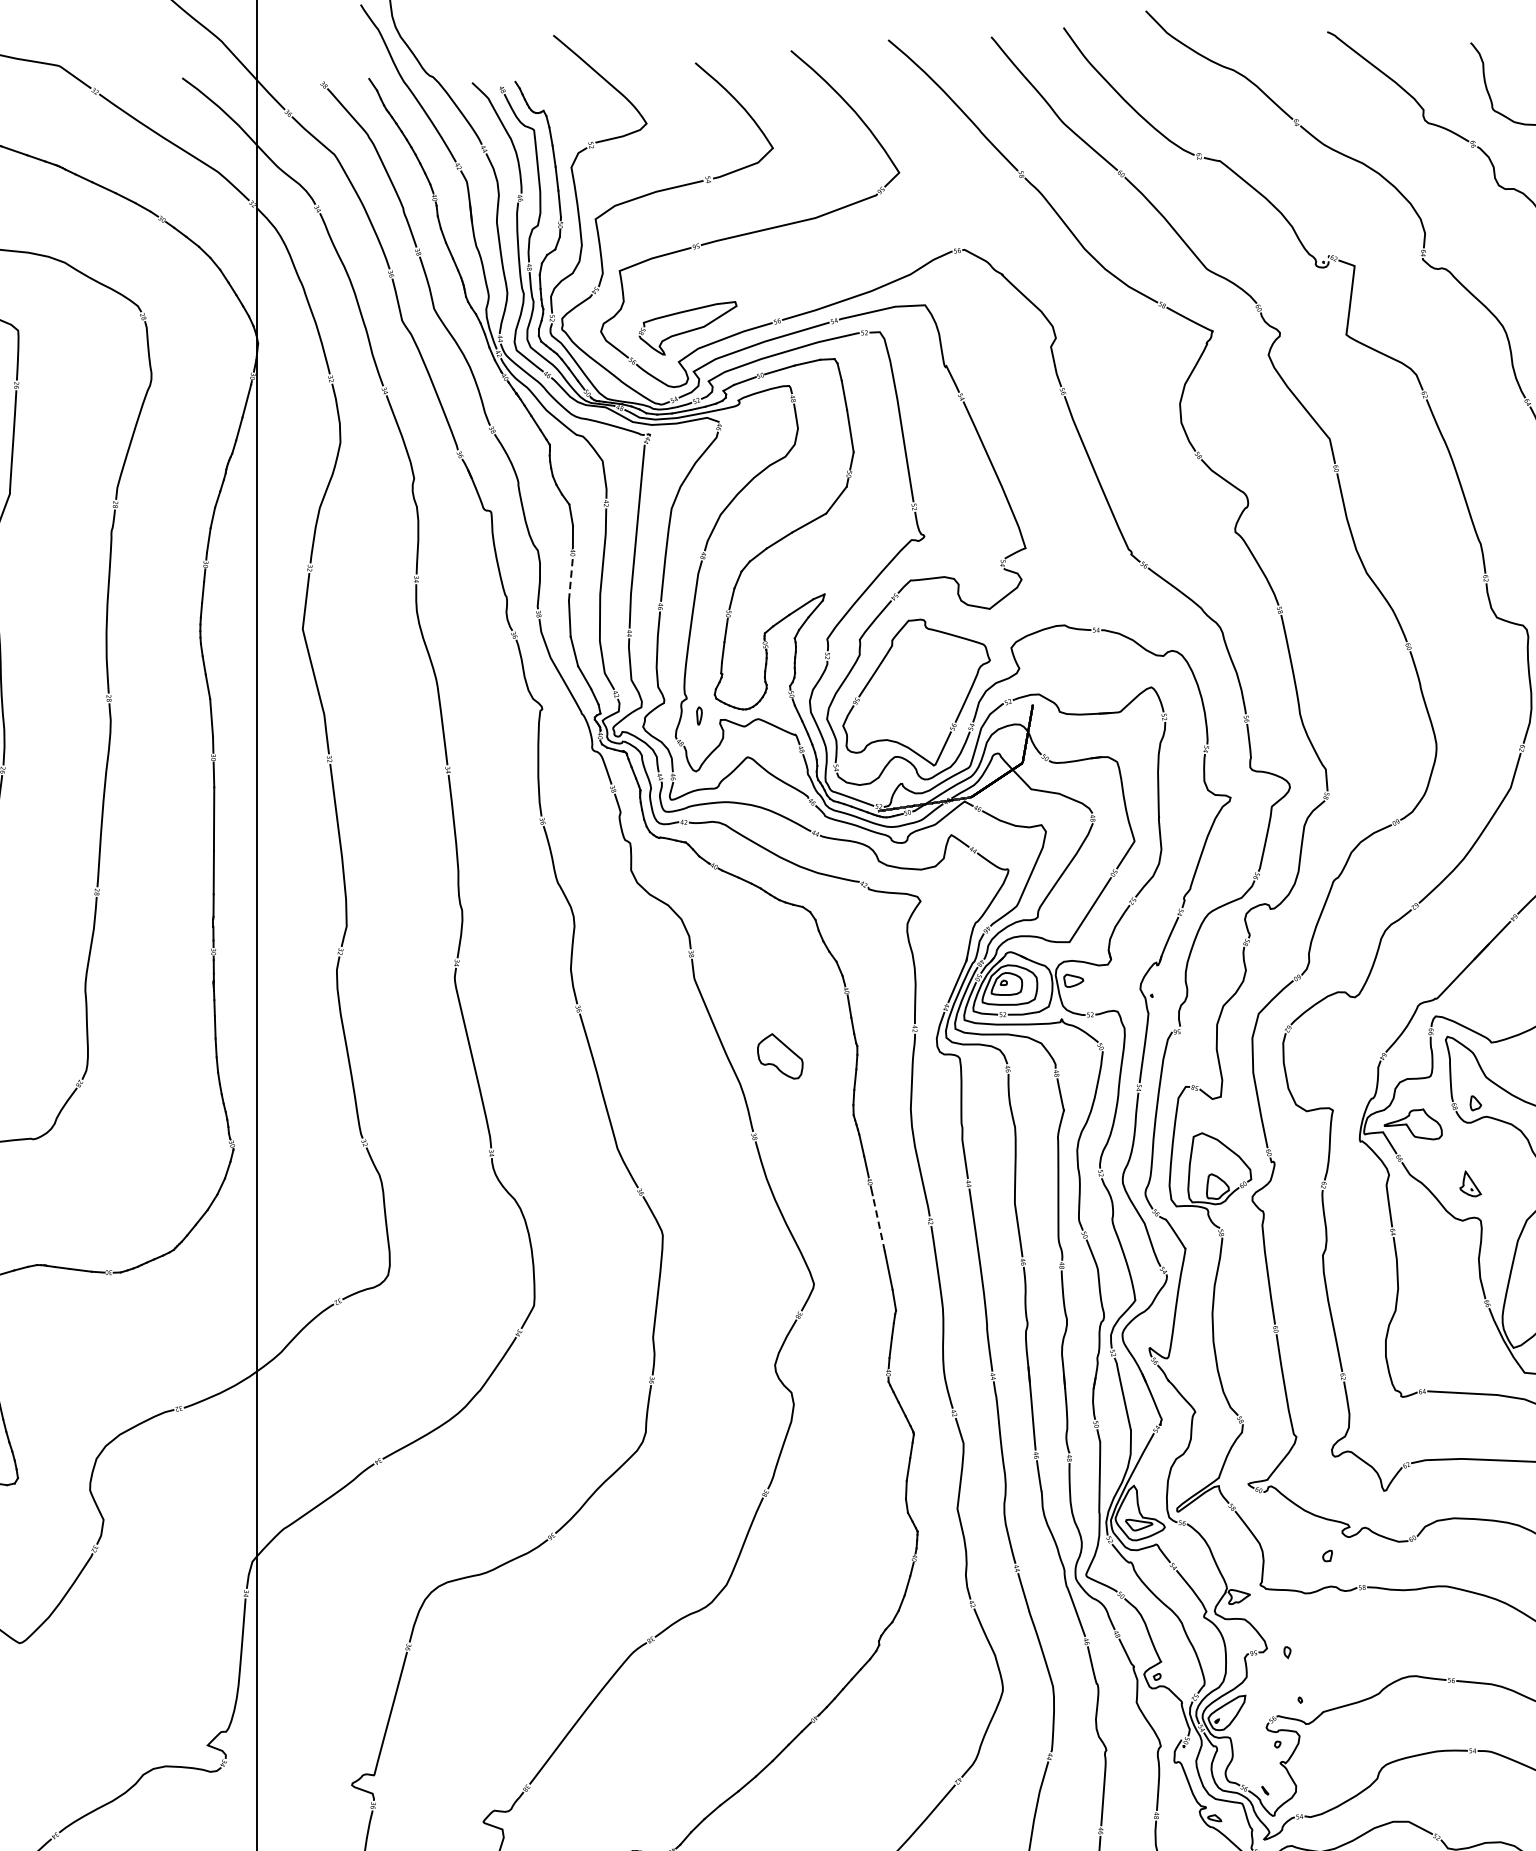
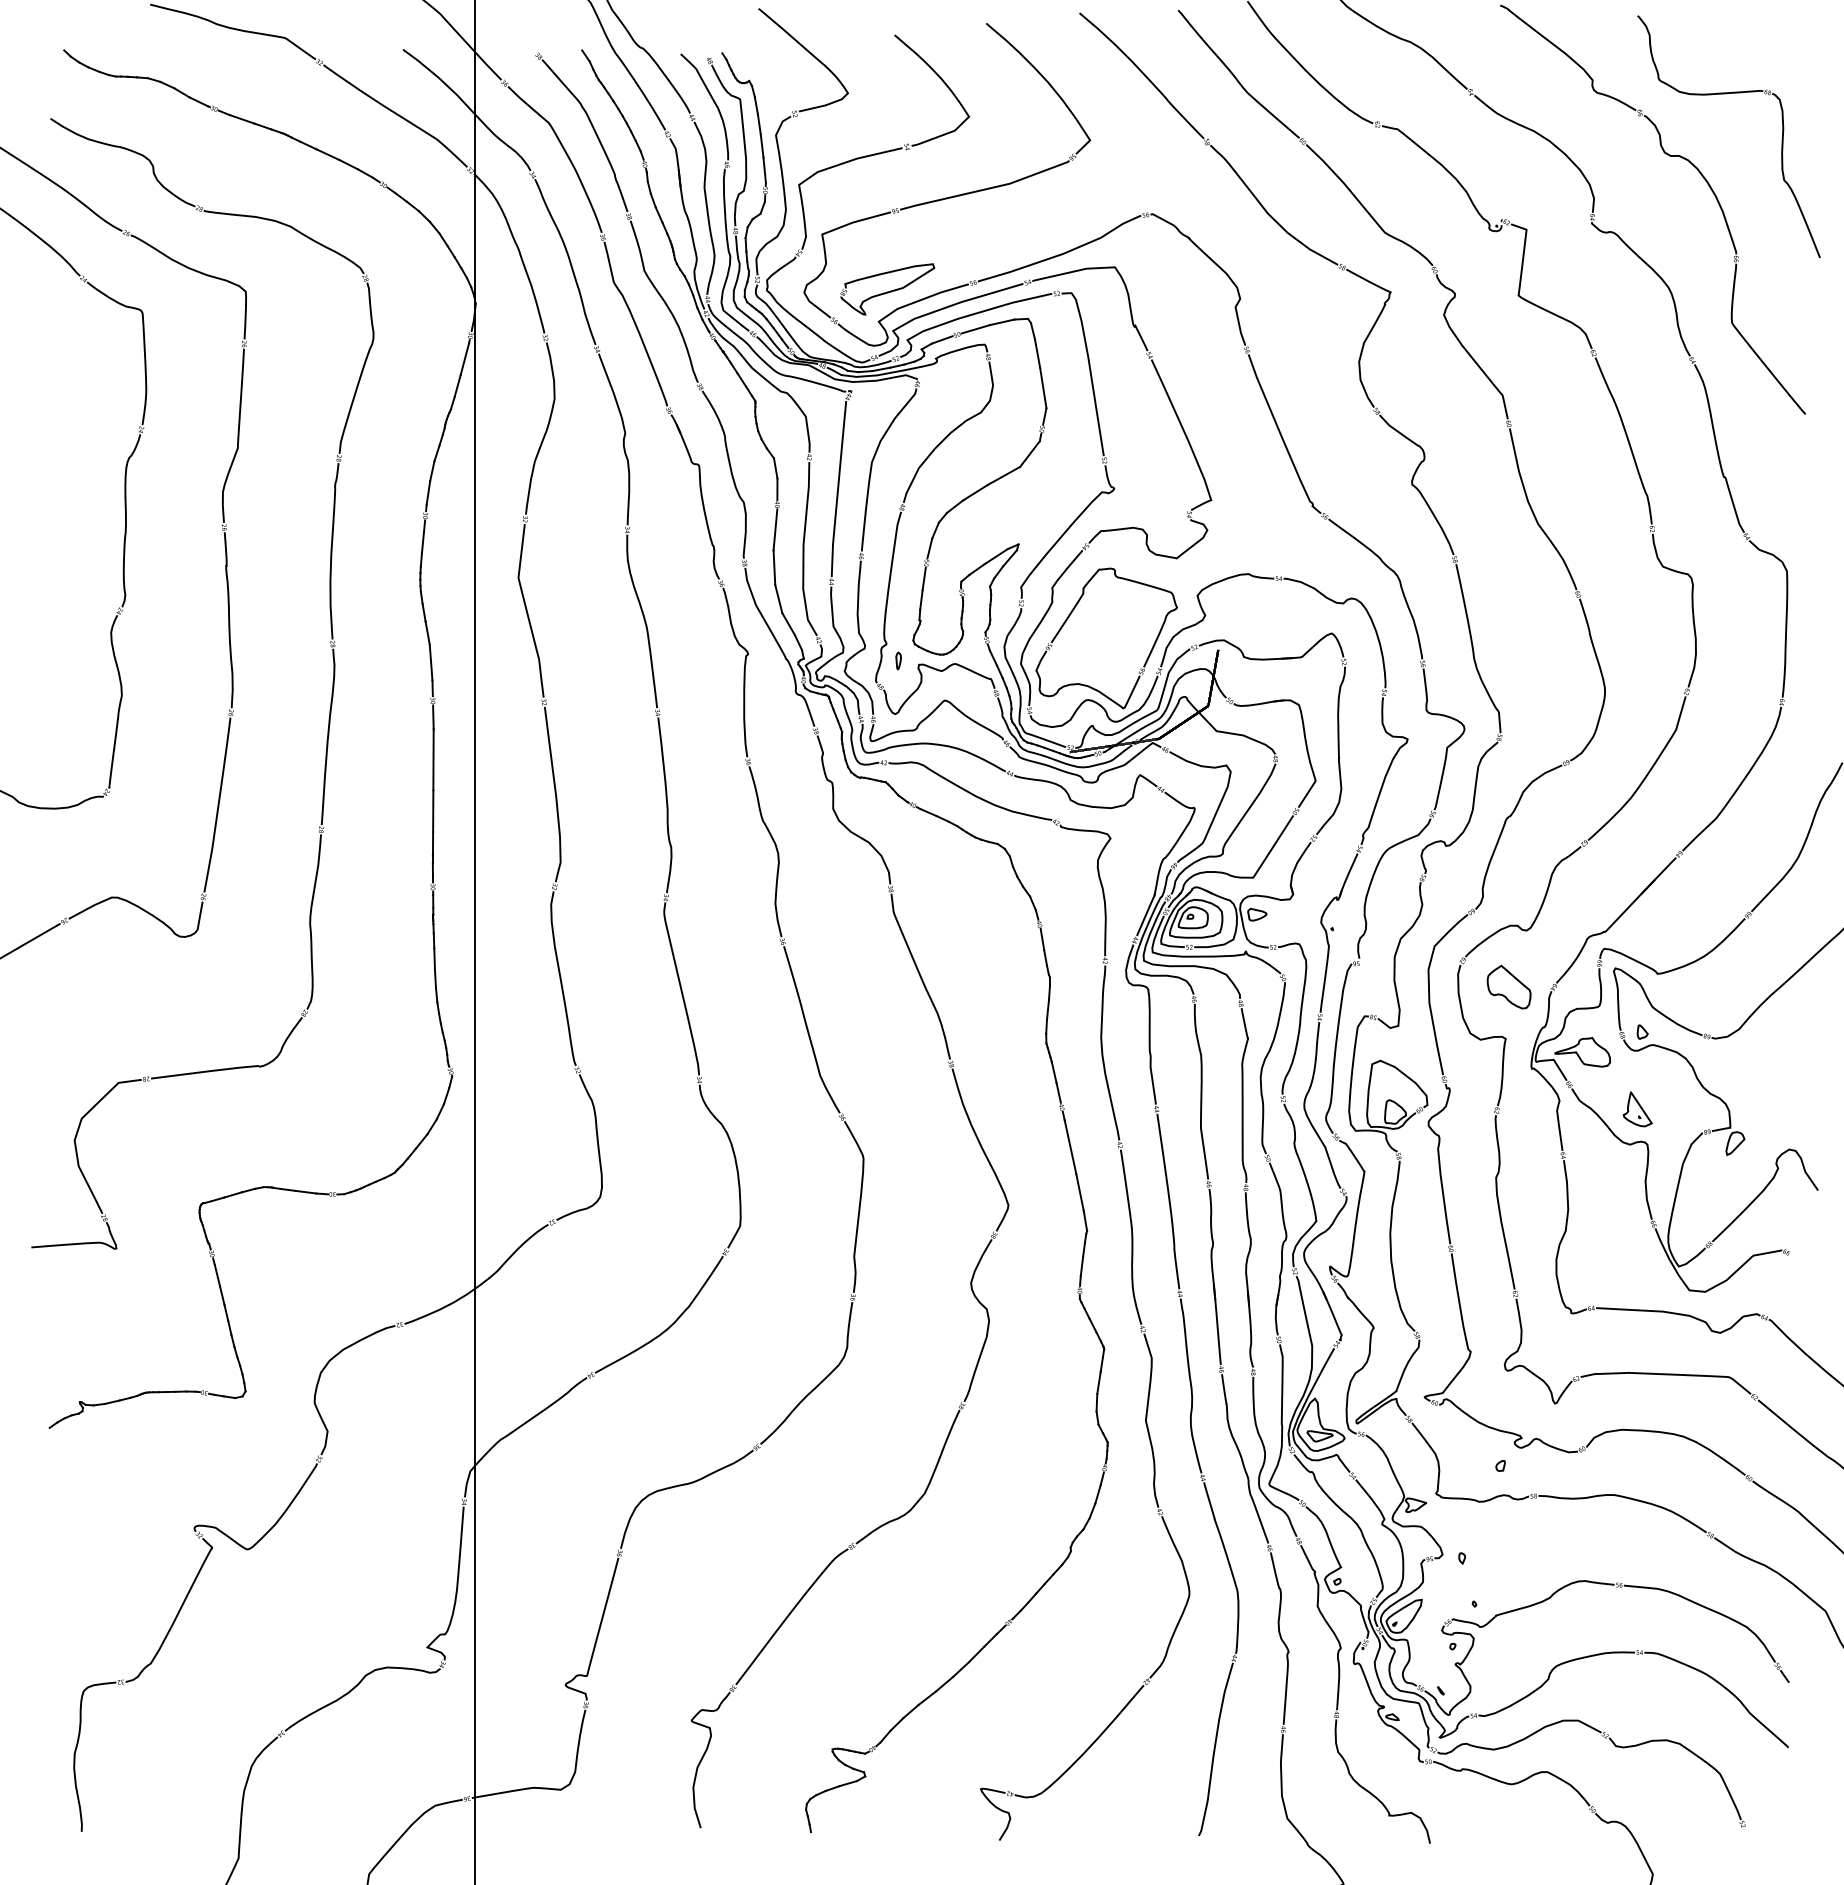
line: (570, 578) -> (775, 529), dashed -> solid
part: (779, 1055) -> (1508, 986), moved
part: (1470, 1184) -> (1637, 1109), size x1.43
line: (878, 1222) -> (1070, 1146), dashed -> solid

